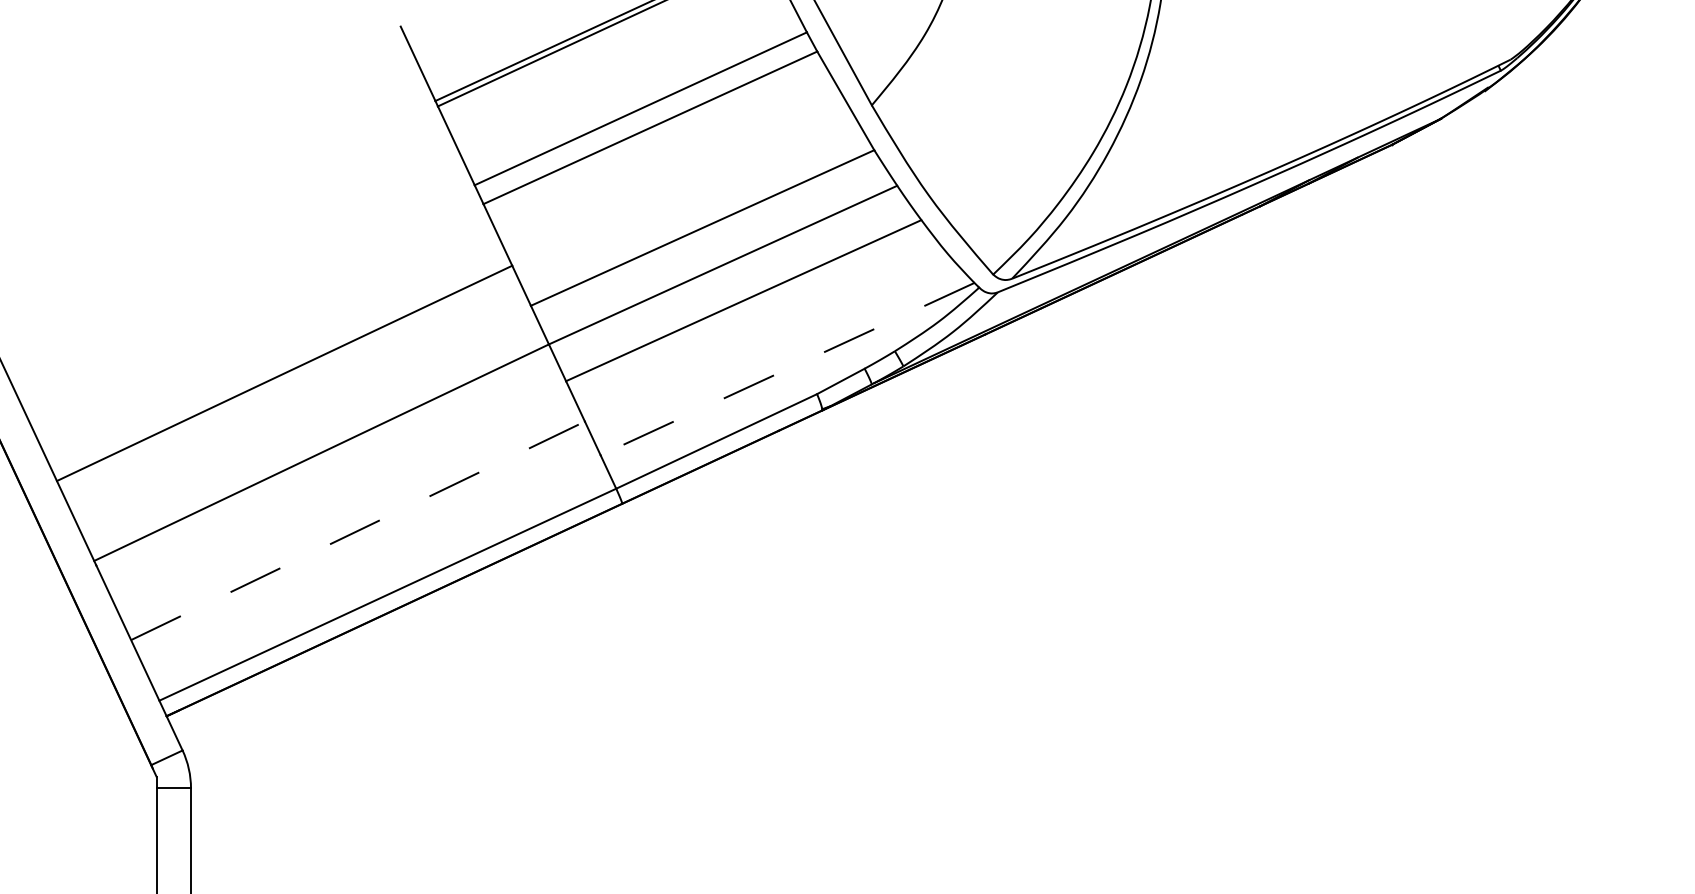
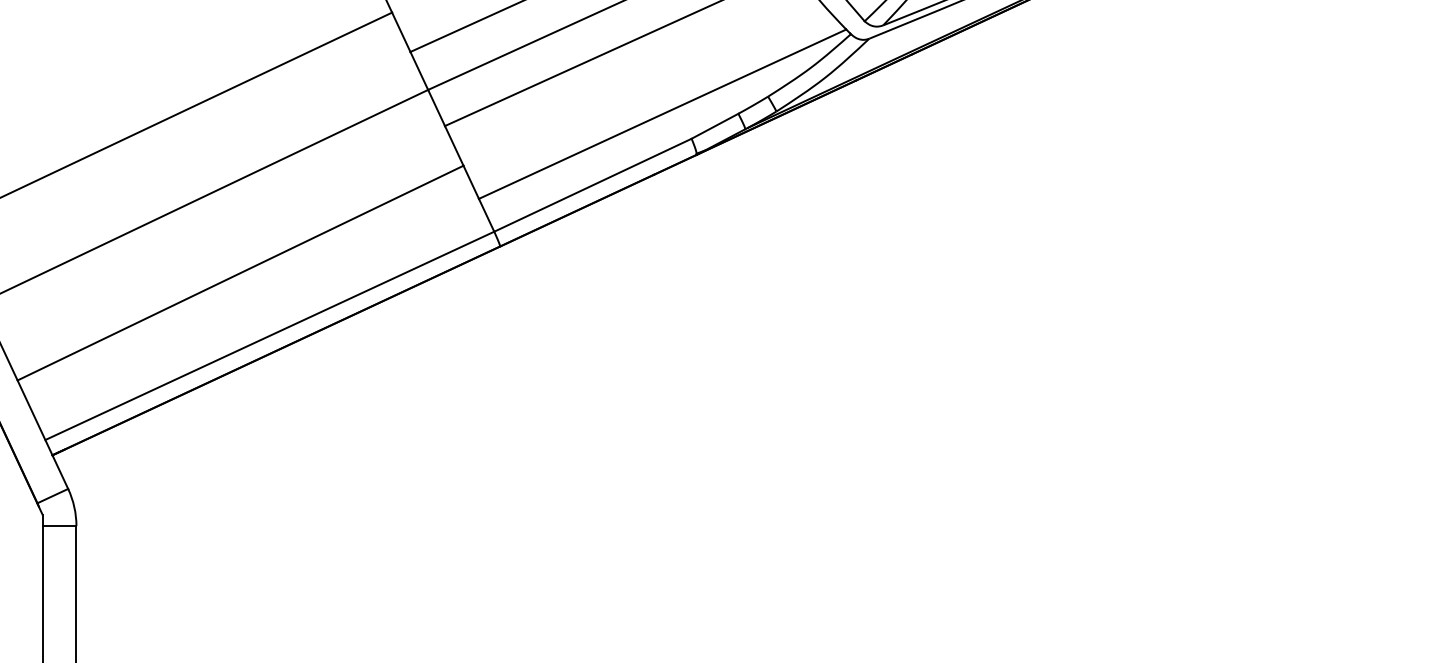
line: (787, 369) -> (662, 114), dashed -> solid
line: (358, 530) -> (241, 272), dashed -> solid

